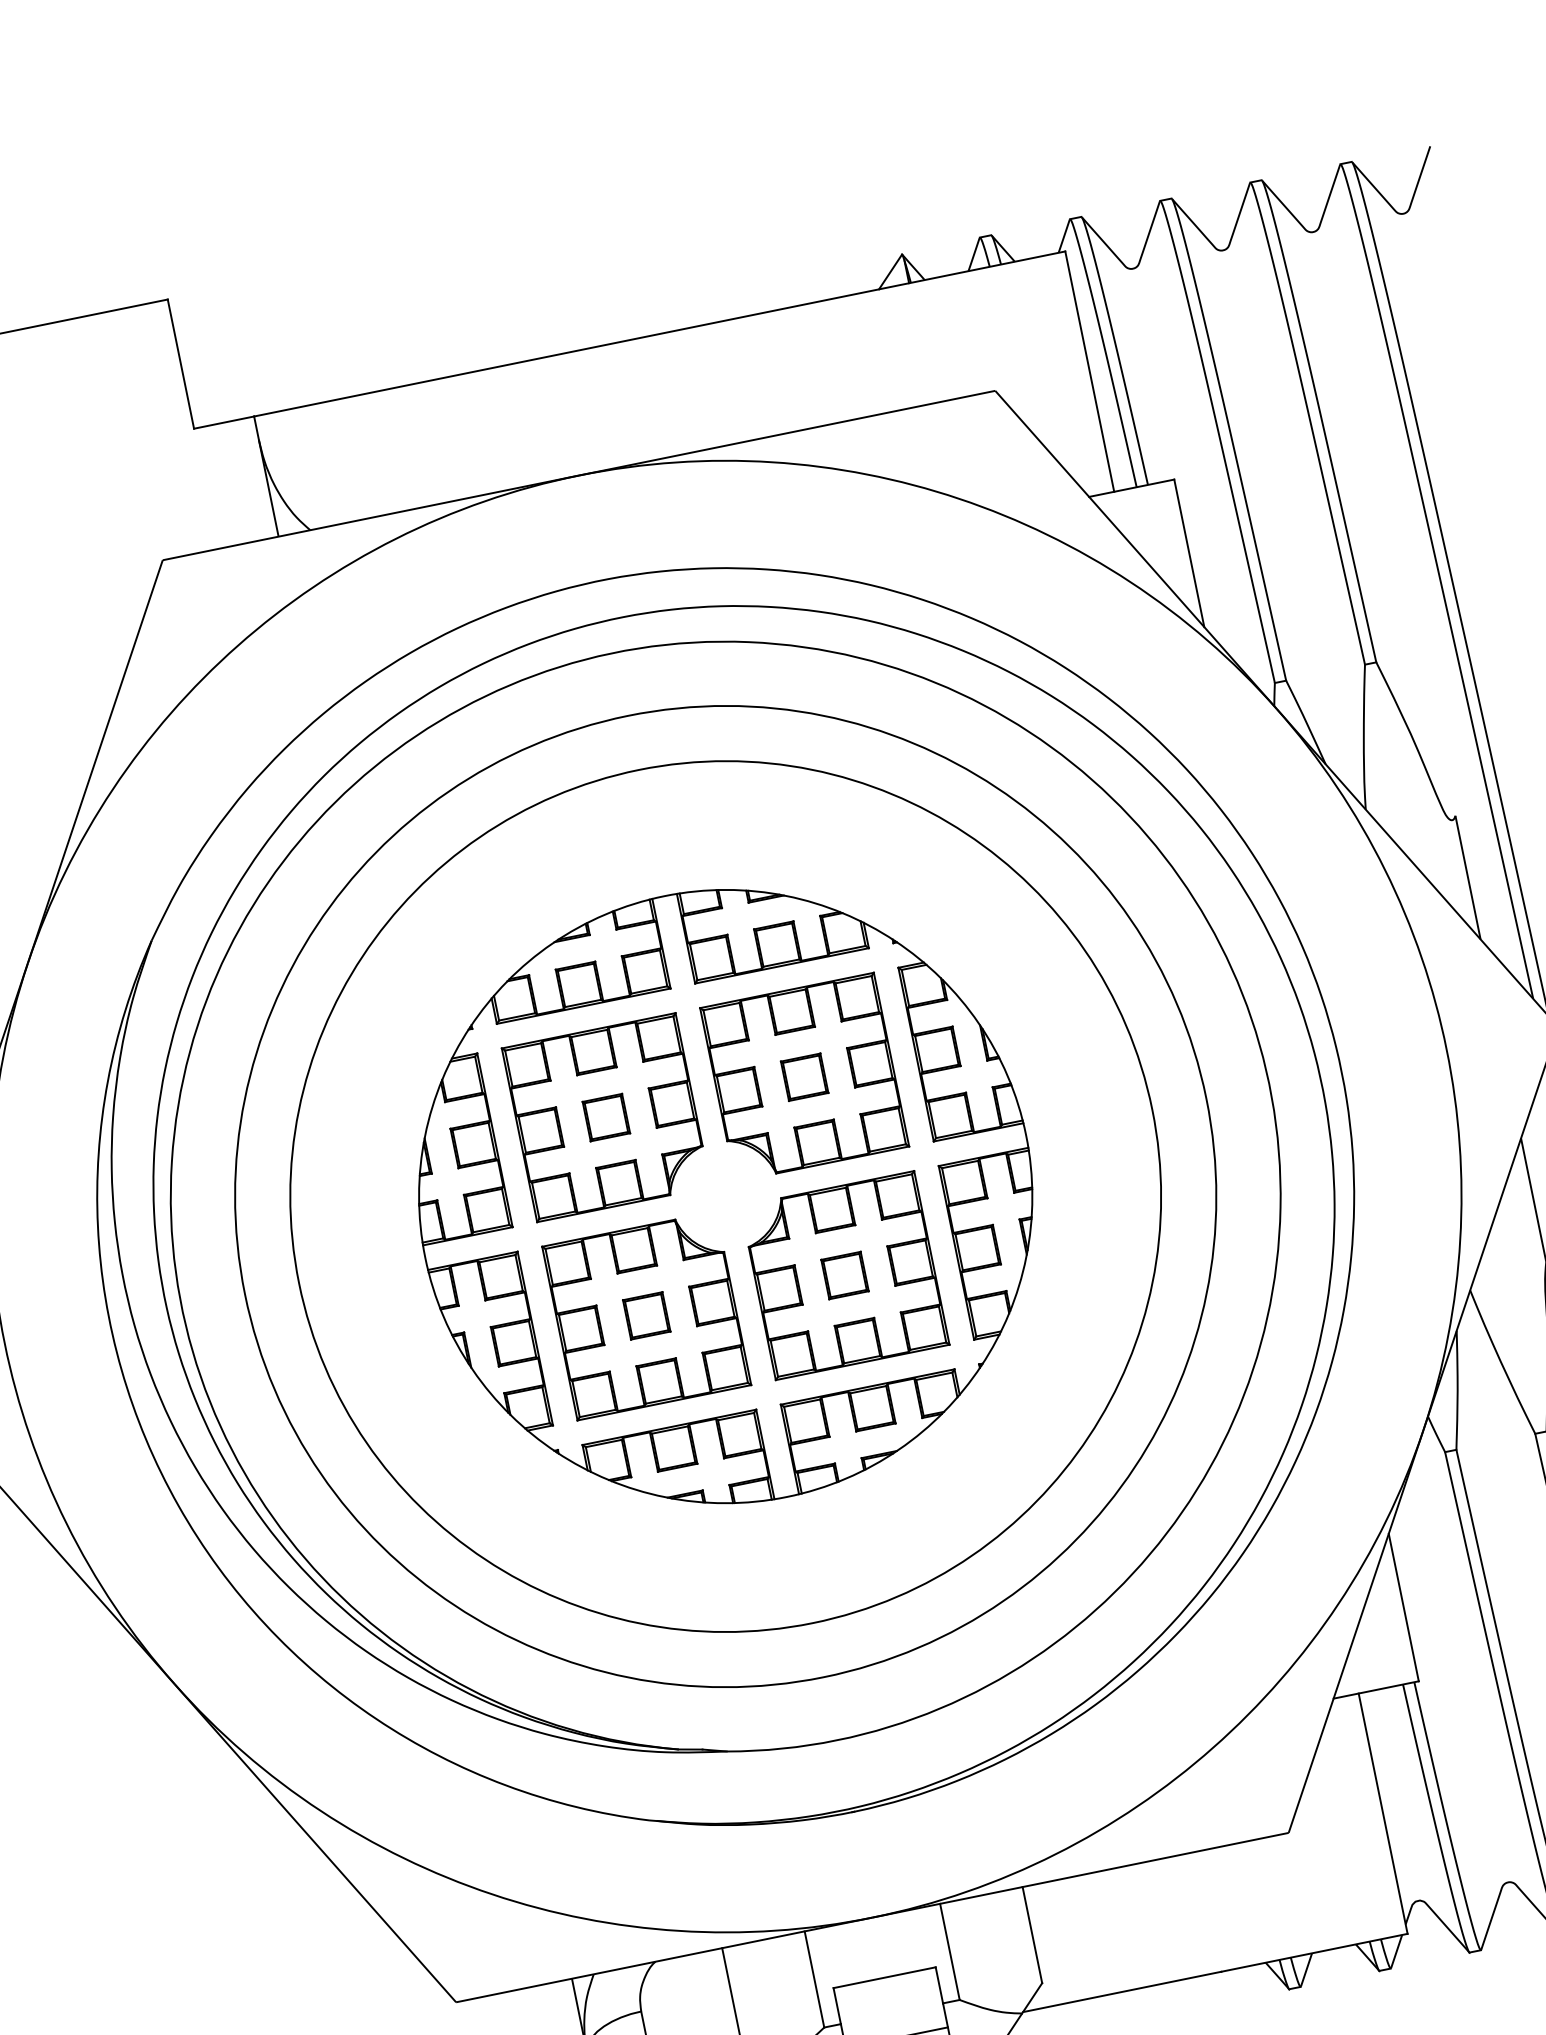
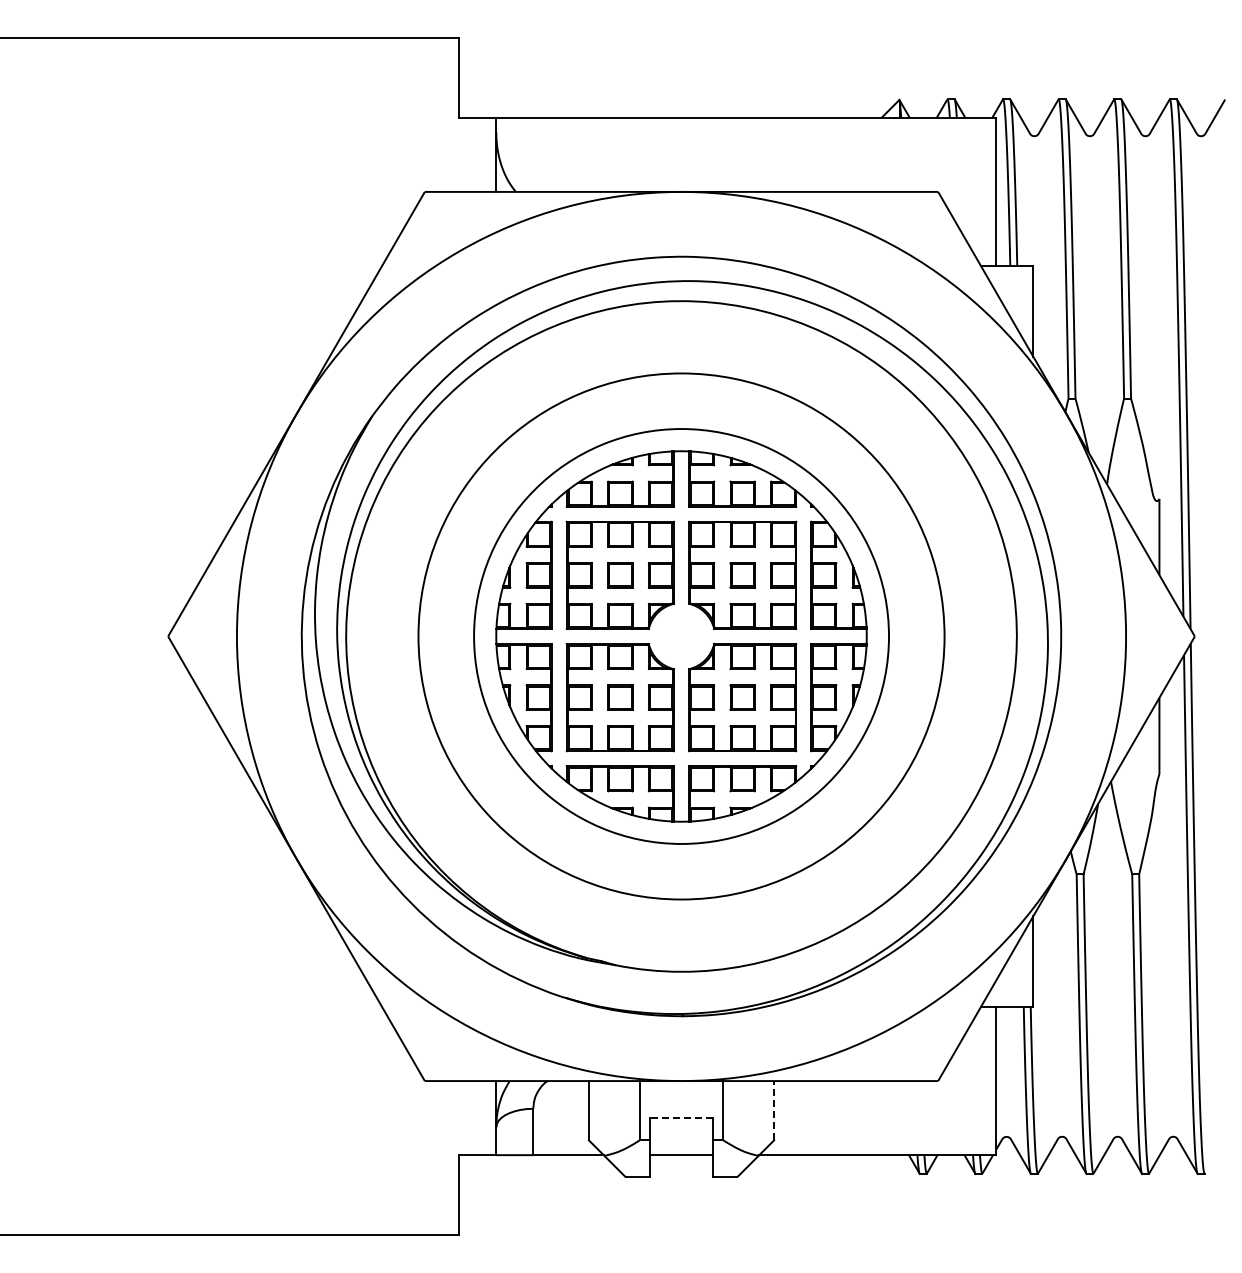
circle: (725, 1196) -> (681, 636), size x0.7
line: (1032, 1934) -> (774, 1110), solid -> dashed
line: (884, 1978) -> (681, 1118), solid -> dashed

